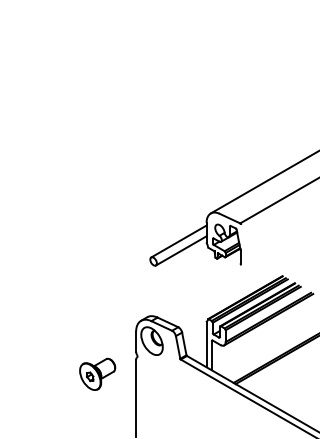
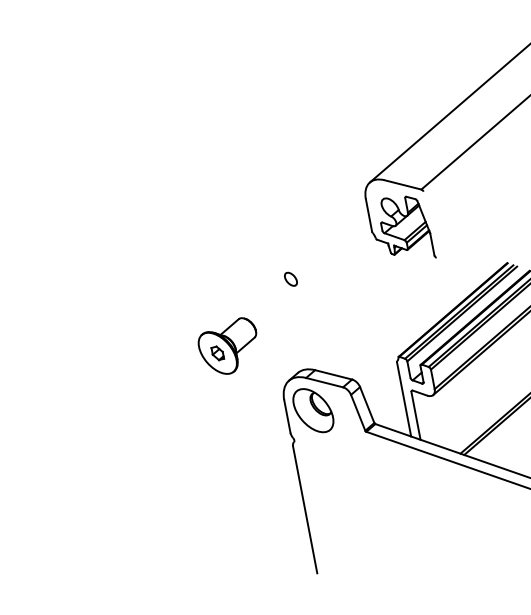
line: (178, 241) -> (325, 238), removed
line: (180, 250) -> (331, 252), removed
part: (97, 373) -> (228, 345), moved

